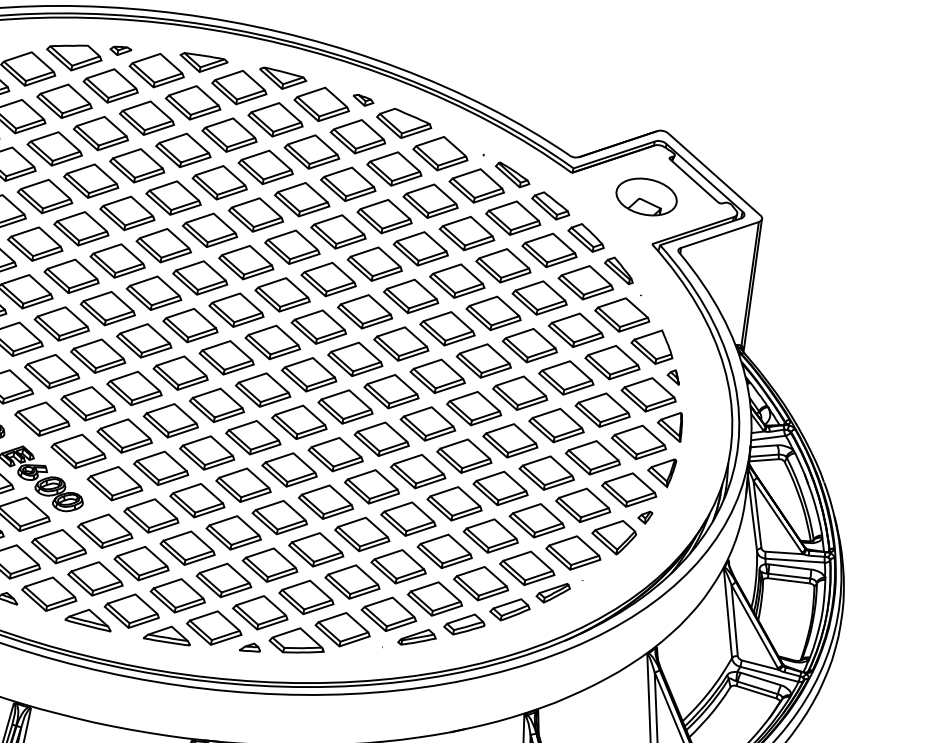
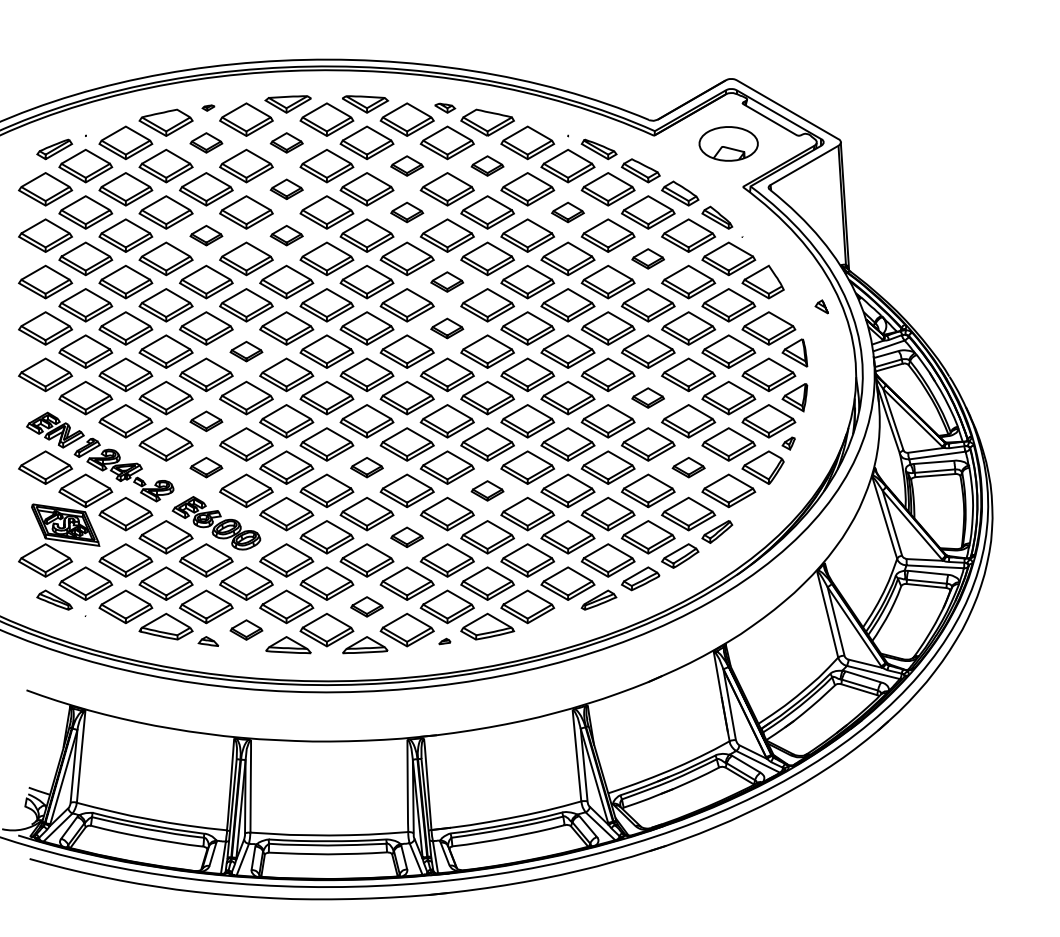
part: (120, 50) -> (208, 107), size x0.6
part: (111, 85) -> (206, 142), size x0.6
part: (193, 102) -> (286, 142), size x0.6
part: (183, 150) -> (286, 189), size x0.6
part: (311, 151) -> (406, 165), size x0.6
part: (394, 168) -> (487, 165), size x0.6
part: (91, 181) -> (206, 235), size x0.6
part: (173, 197) -> (286, 235), size x0.6
part: (301, 199) -> (406, 212), size x0.6
part: (466, 233) -> (567, 212), size x0.6
part: (328, 278) -> (446, 281), size x0.6
part: (539, 297) -> (647, 258), size x0.6
part: (108, 308) -> (246, 351), size x0.6
part: (318, 326) -> (446, 328), size x0.6
part: (52, 371) -> (206, 421), size x0.6
part: (673, 376) -> (821, 306), moved
part: (42, 419) -> (206, 467), size x0.6
part: (509, 440) -> (647, 397), size x0.6
part: (206, 452) -> (366, 467), size x0.6
part: (326, 501) -> (487, 490), size x0.6
part: (537, 520) -> (688, 467), size x0.6
part: (233, 532) -> (406, 537), size x0.6
part: (49, 593) -> (246, 629), size x0.6
part: (177, 595) -> (366, 606), size x0.6
part: (250, 647) -> (444, 641), size x0.6

